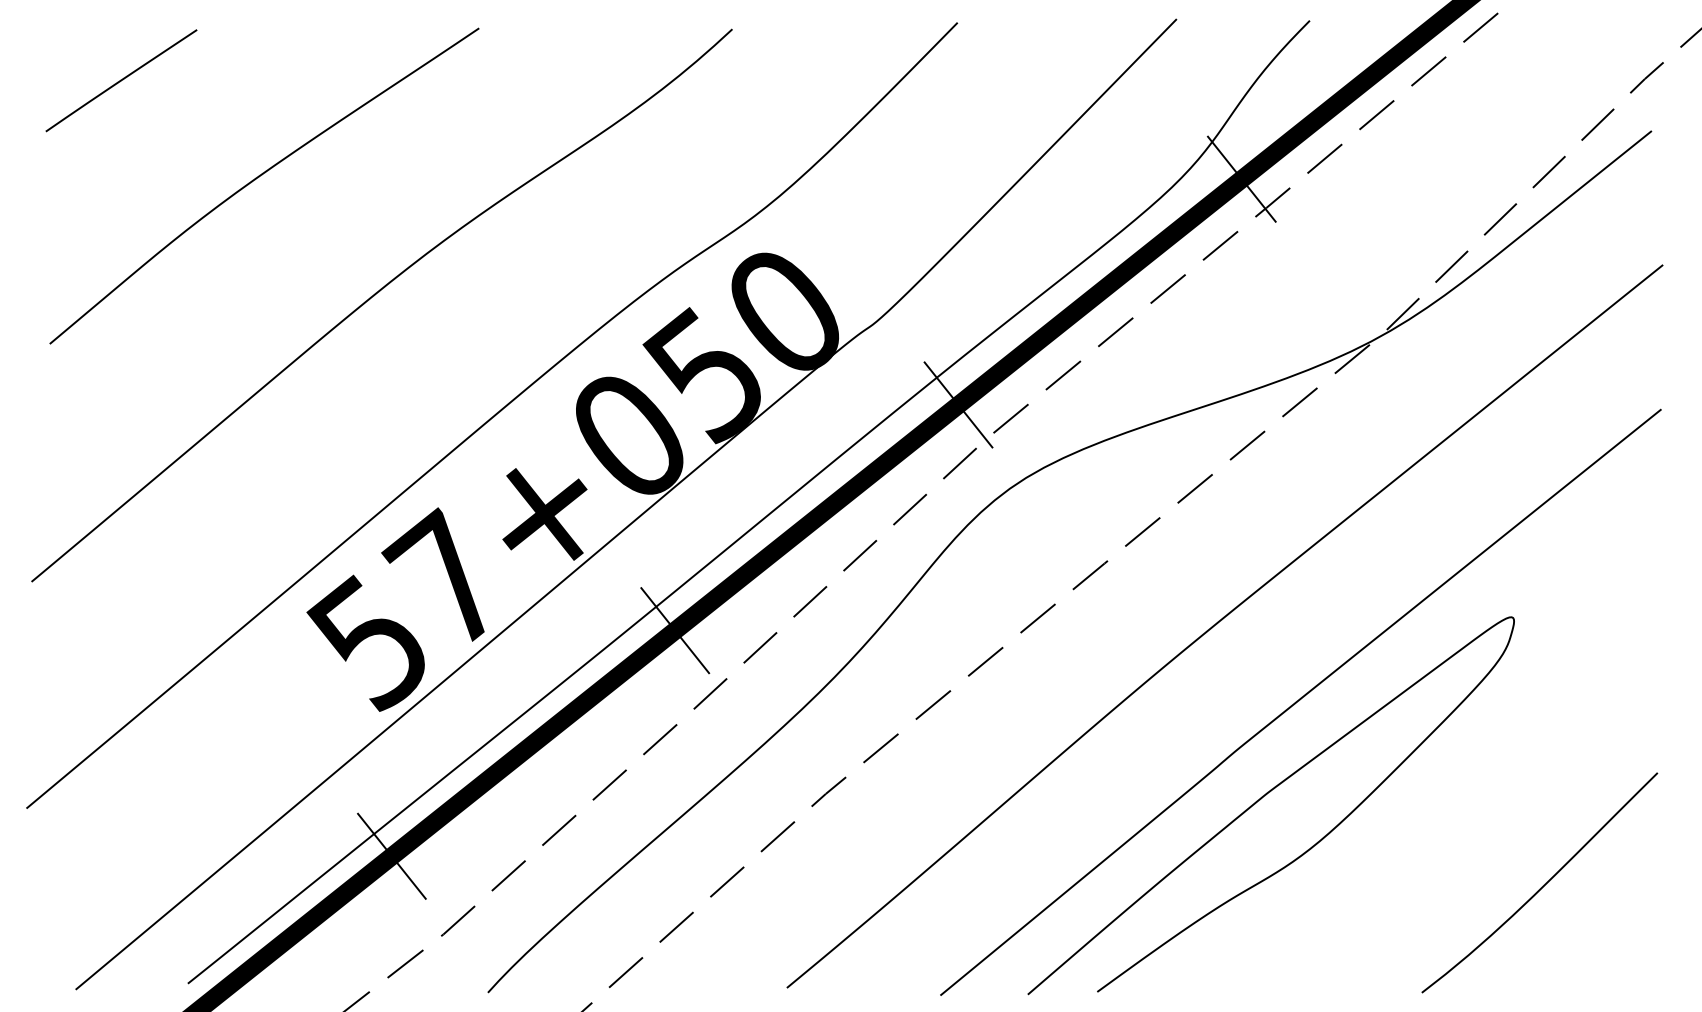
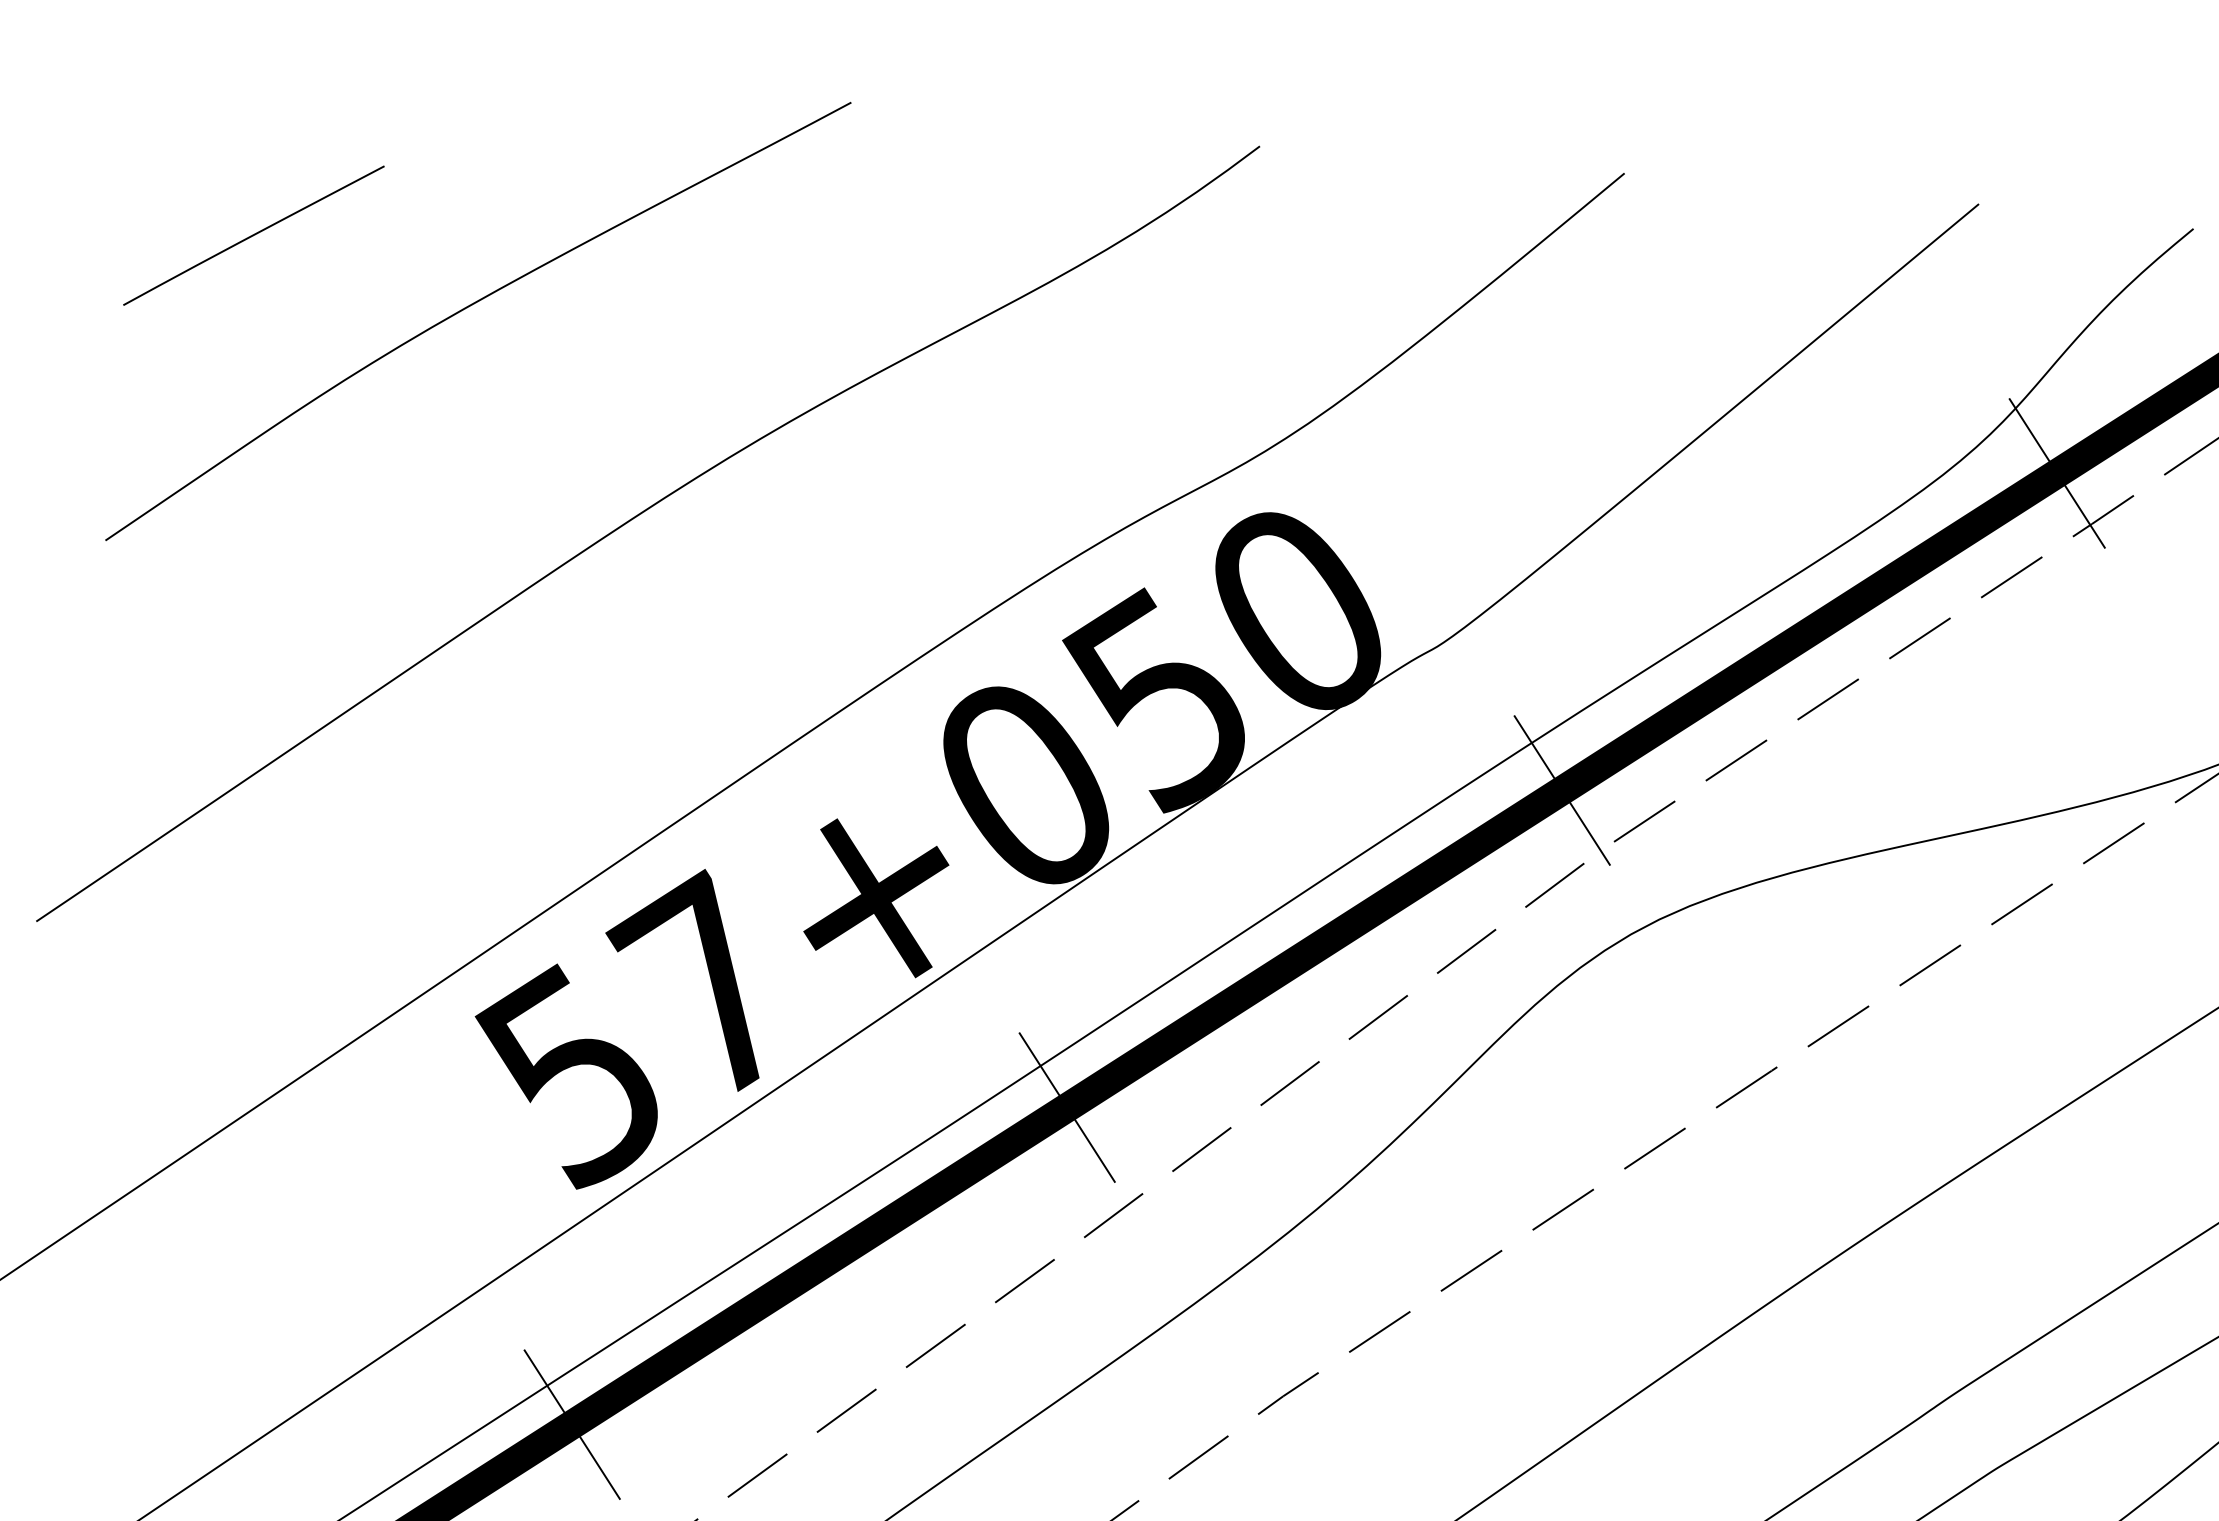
line: (121, 80) -> (253, 235), moved

